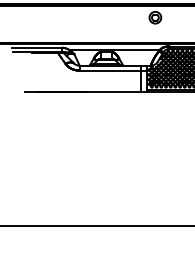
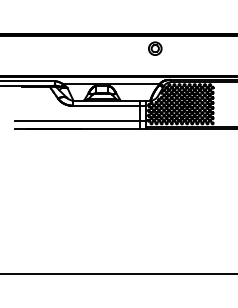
line: (86, 84) -> (80, 120), added

